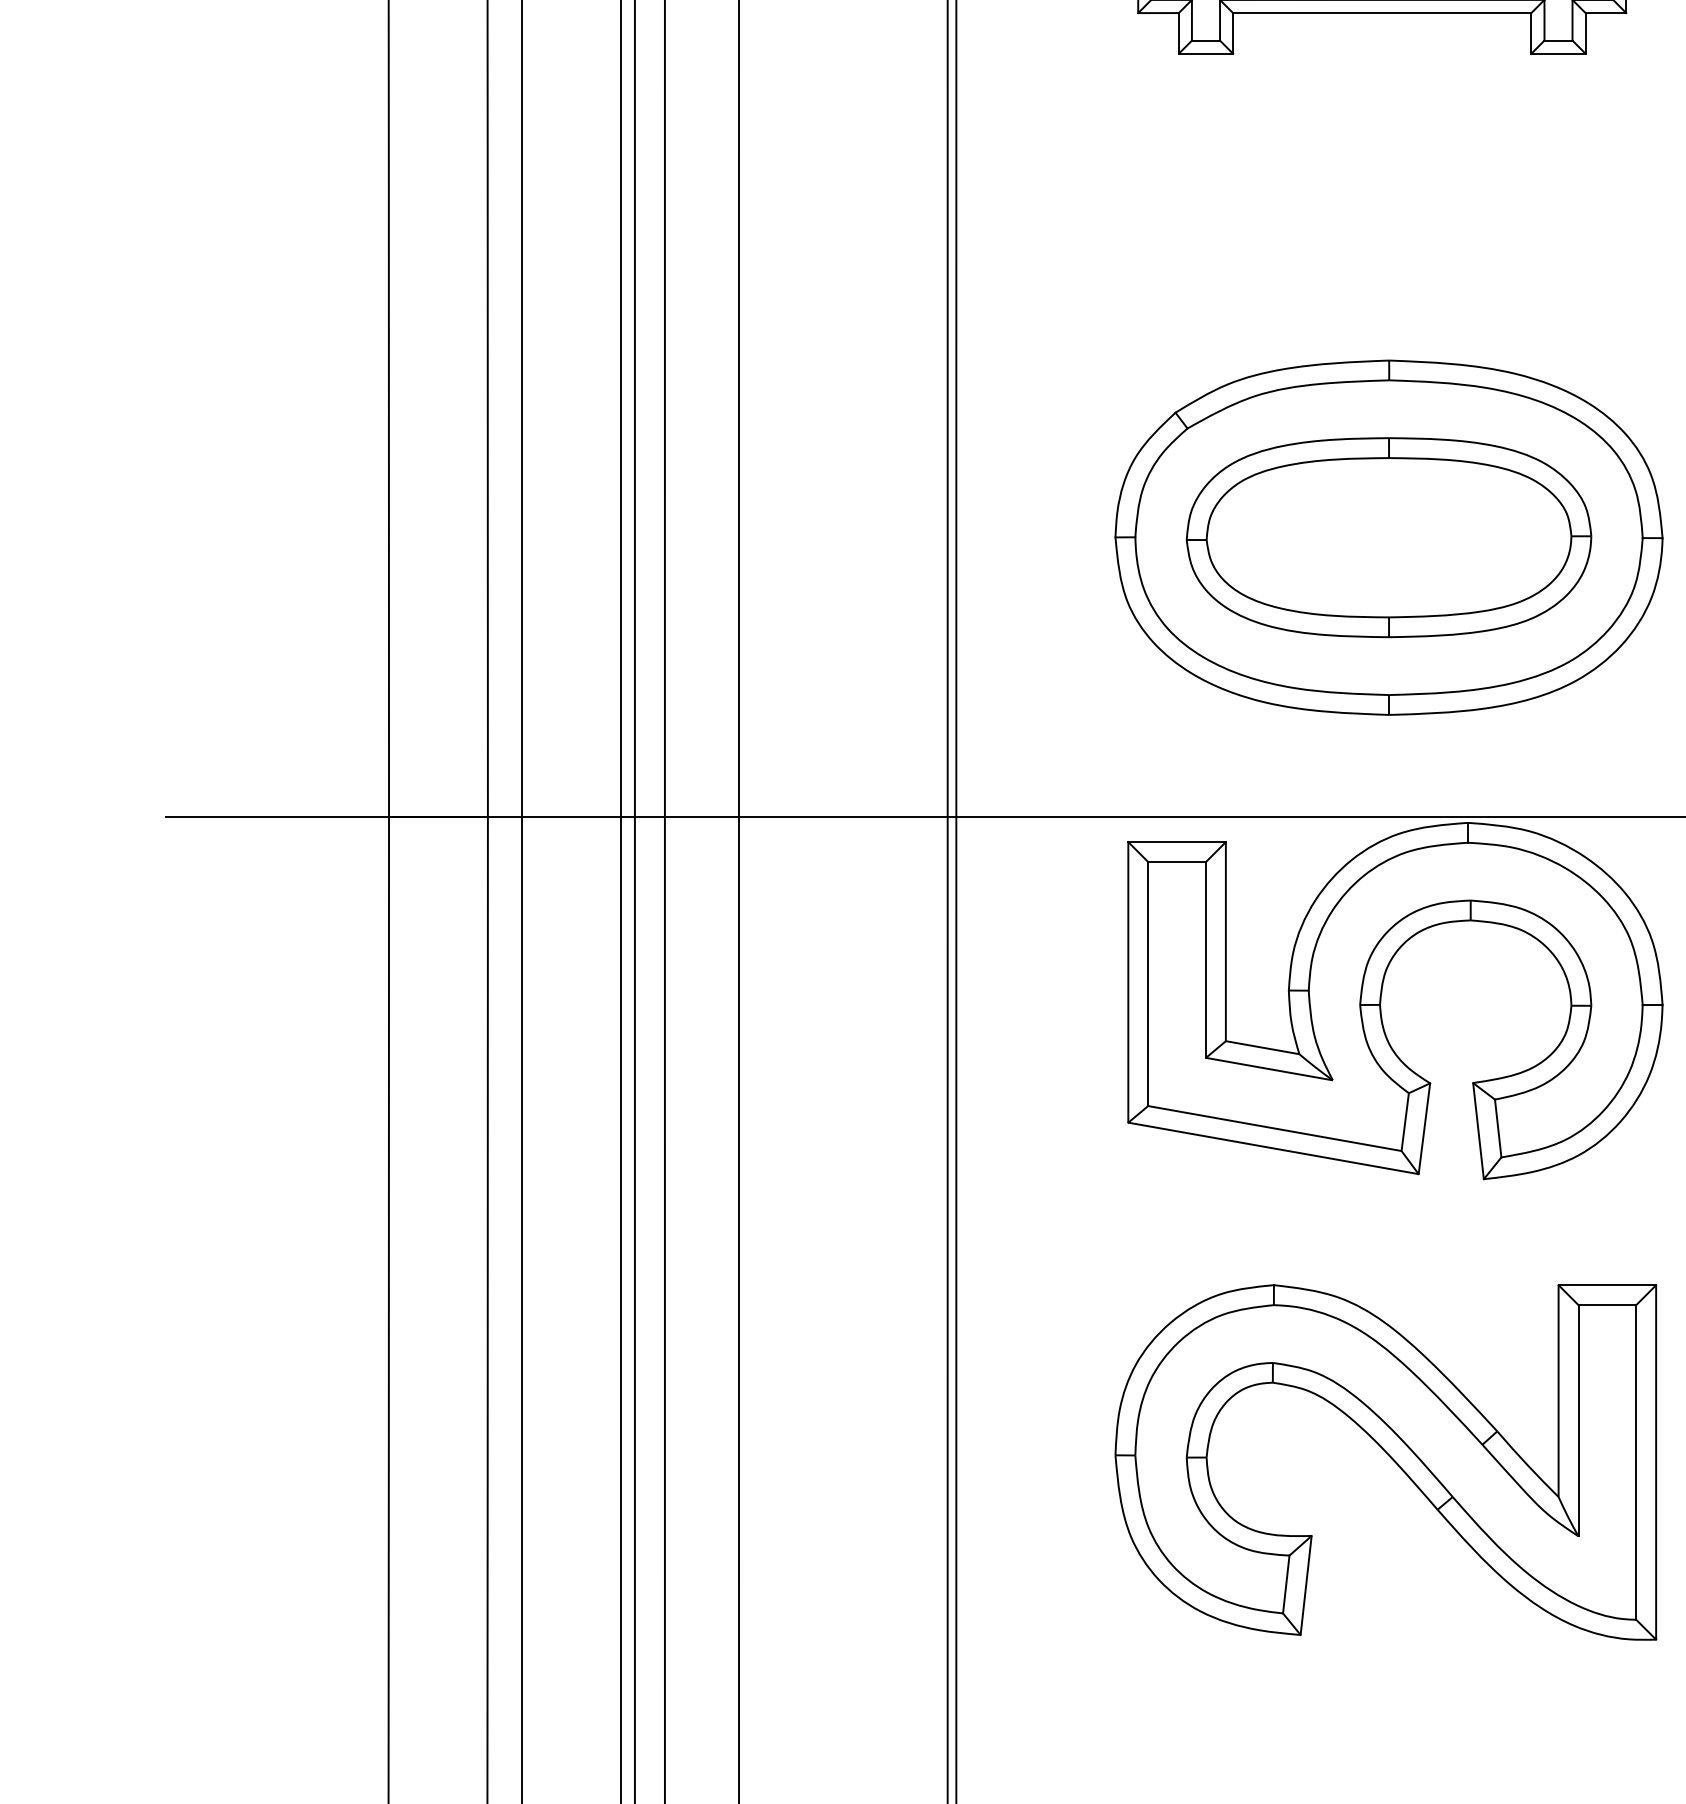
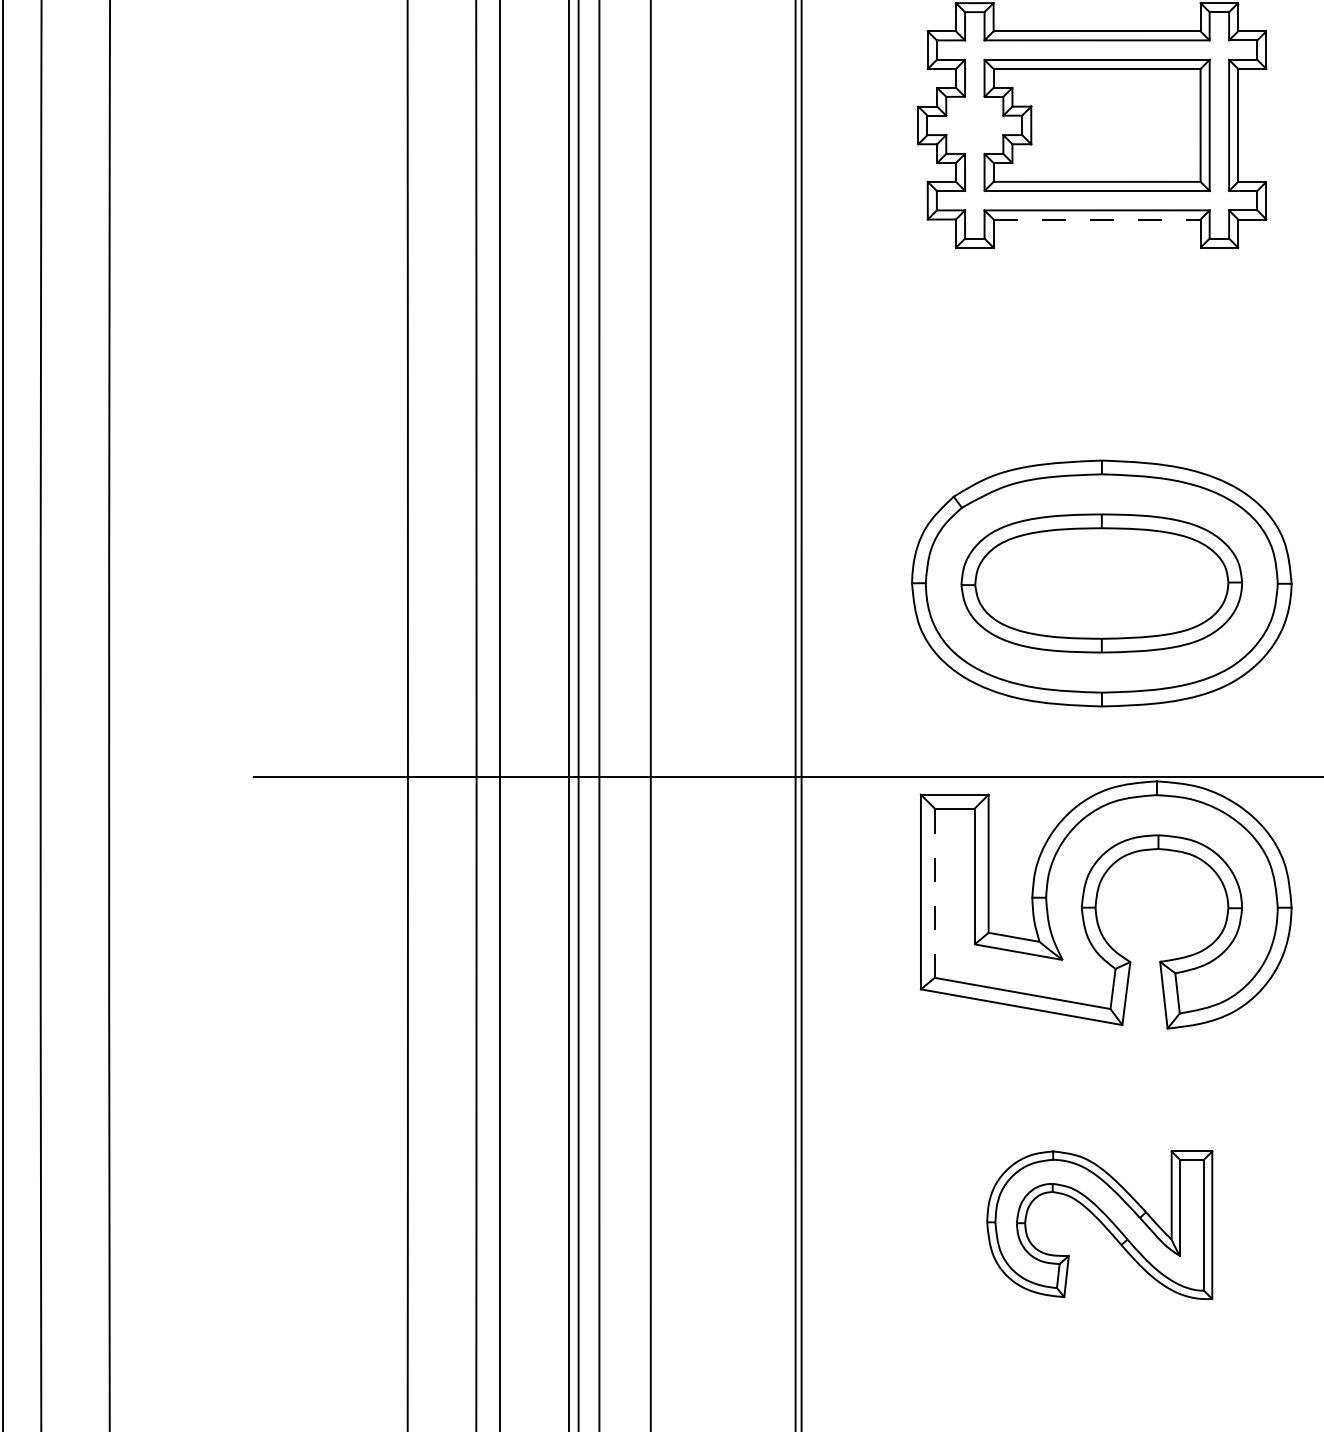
line: (1382, 13) -> (1097, 219), solid -> dashed
line: (1147, 984) -> (934, 893), solid -> dashed
part: (1385, 1463) -> (1099, 1225), size x0.6

